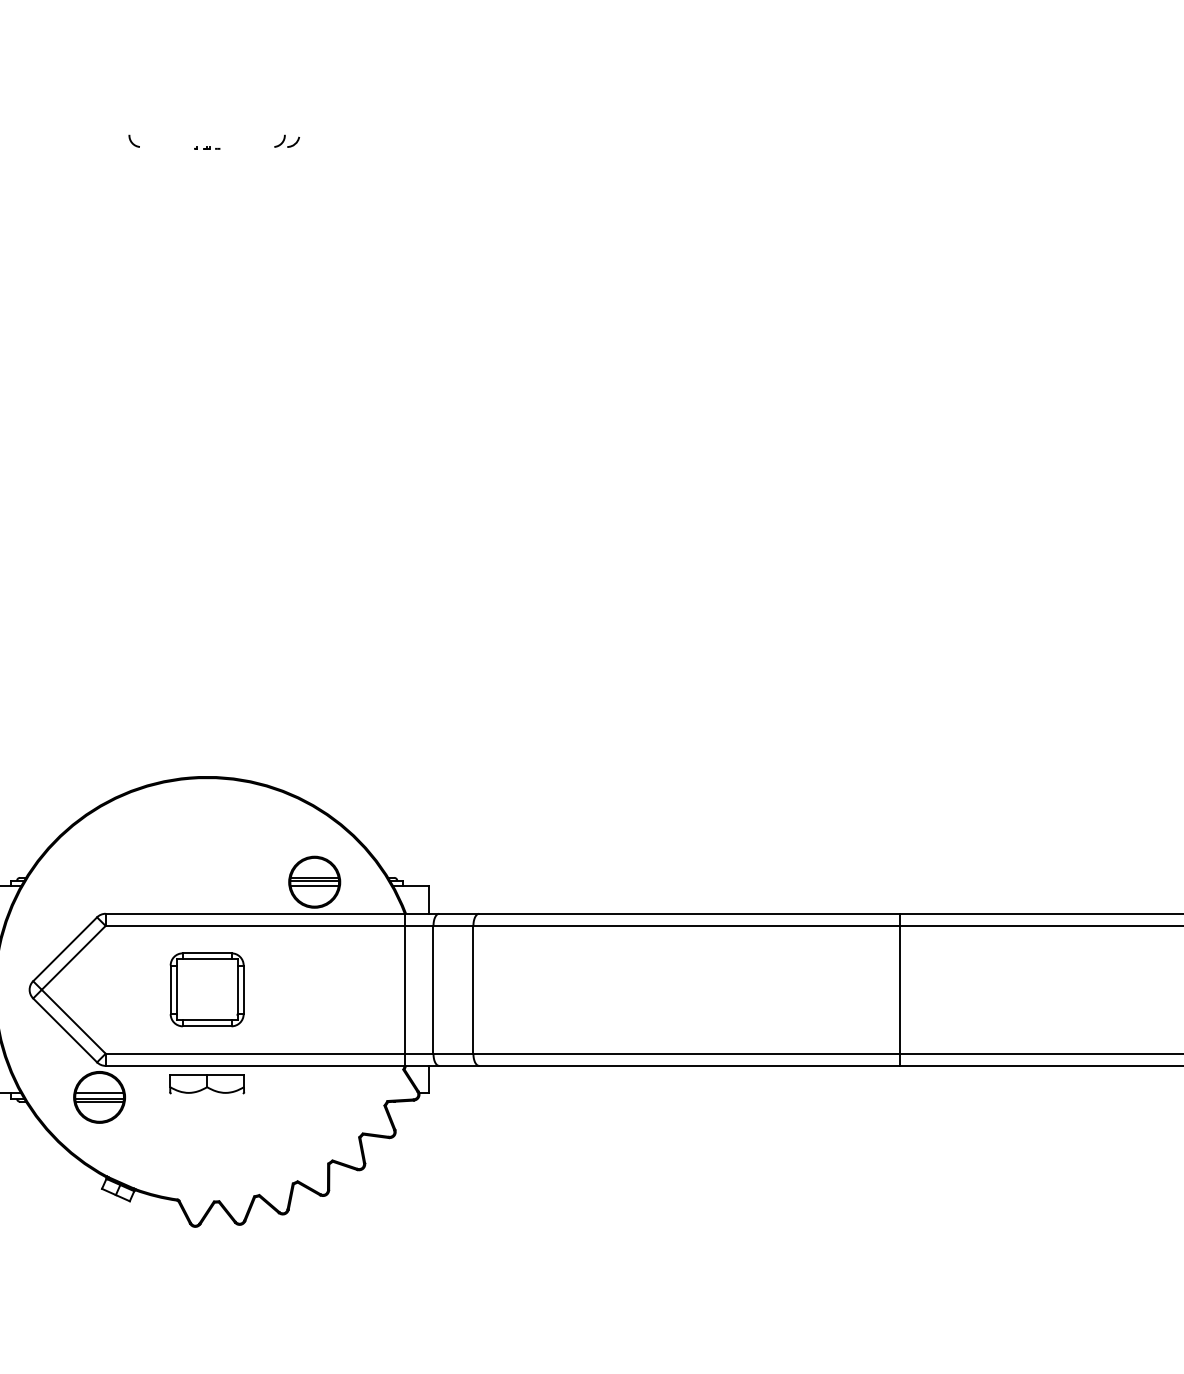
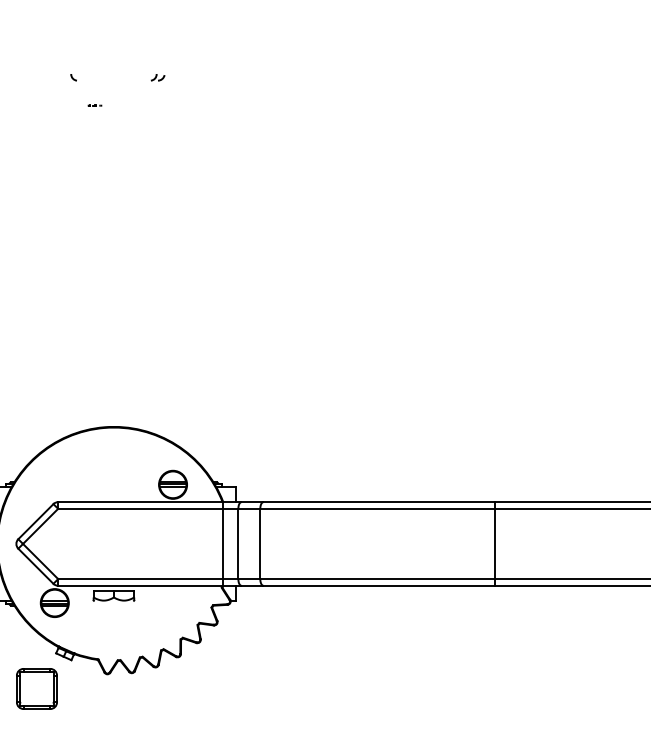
line: (206, 148) -> (94, 105), moved
part: (206, 988) -> (36, 688), moved

